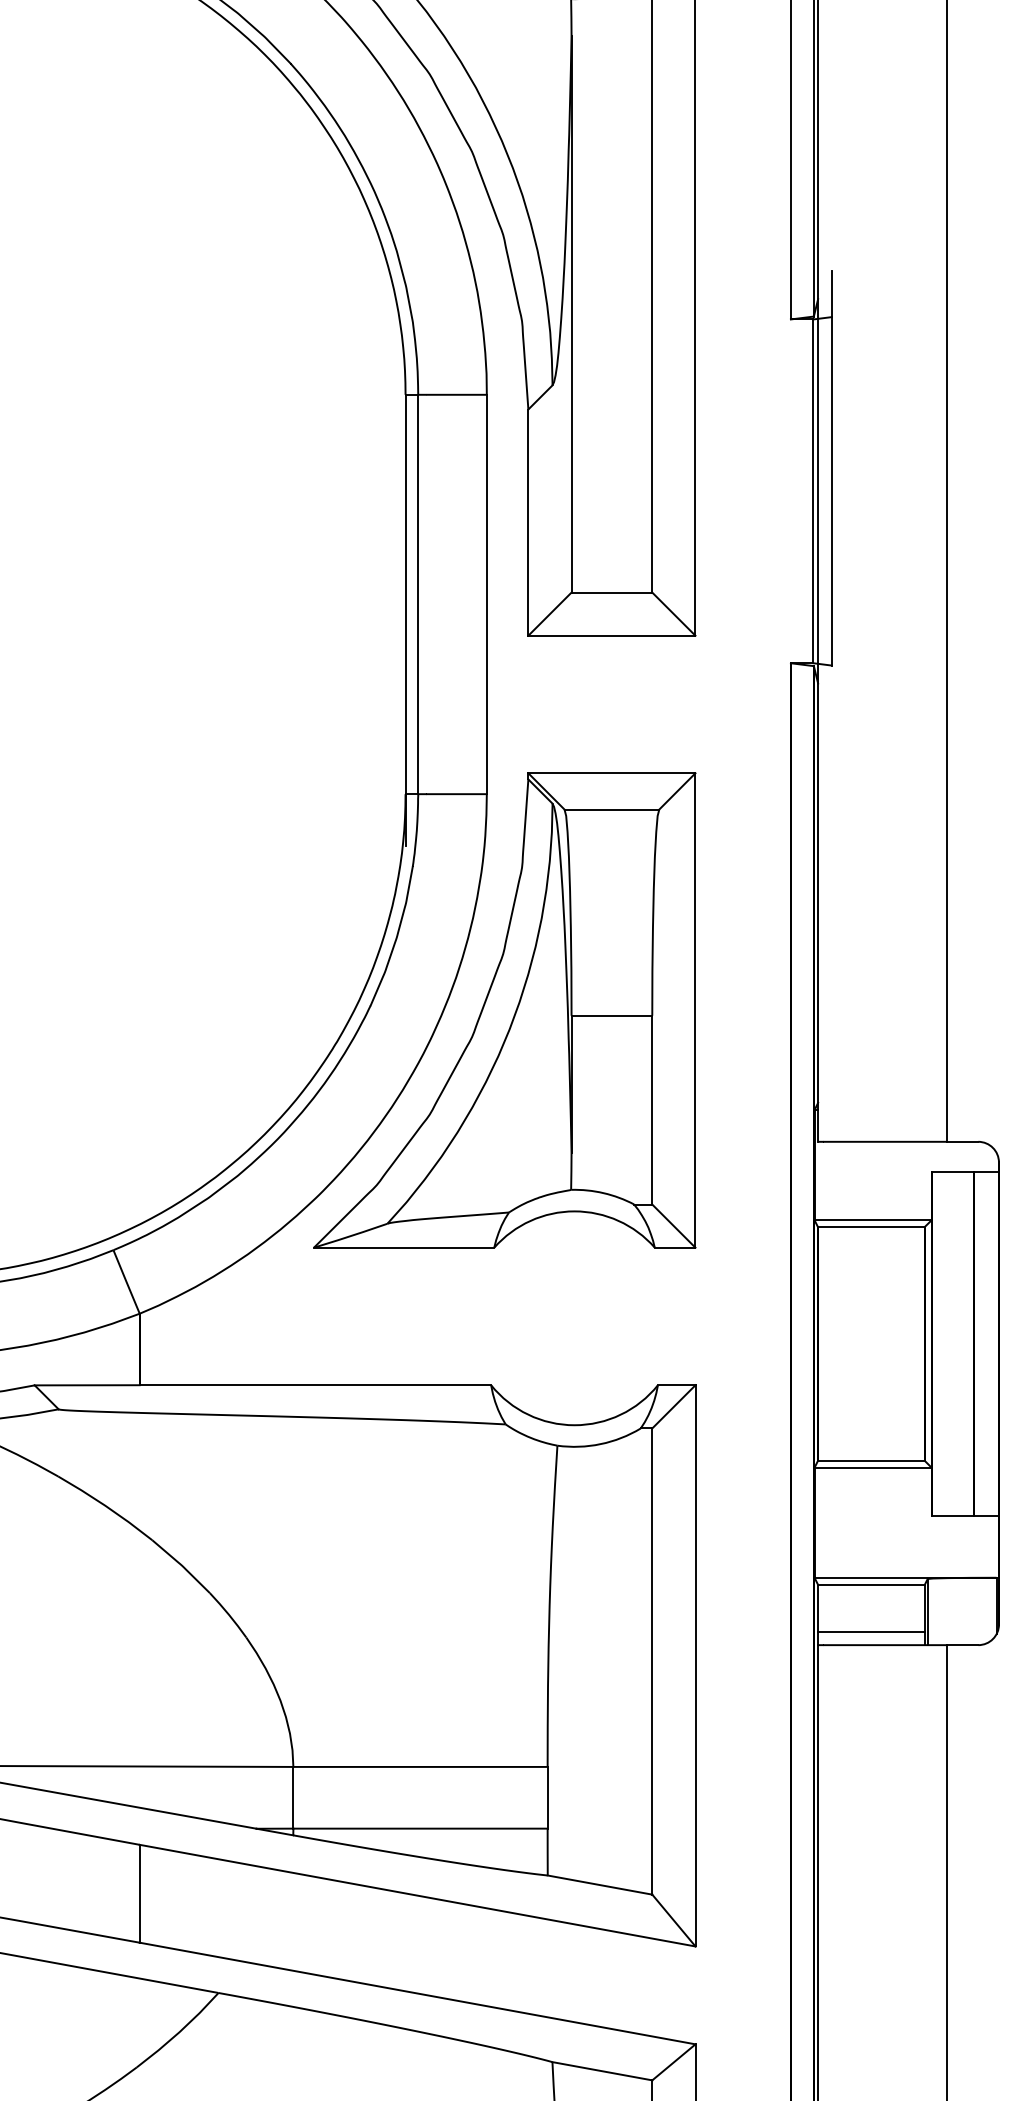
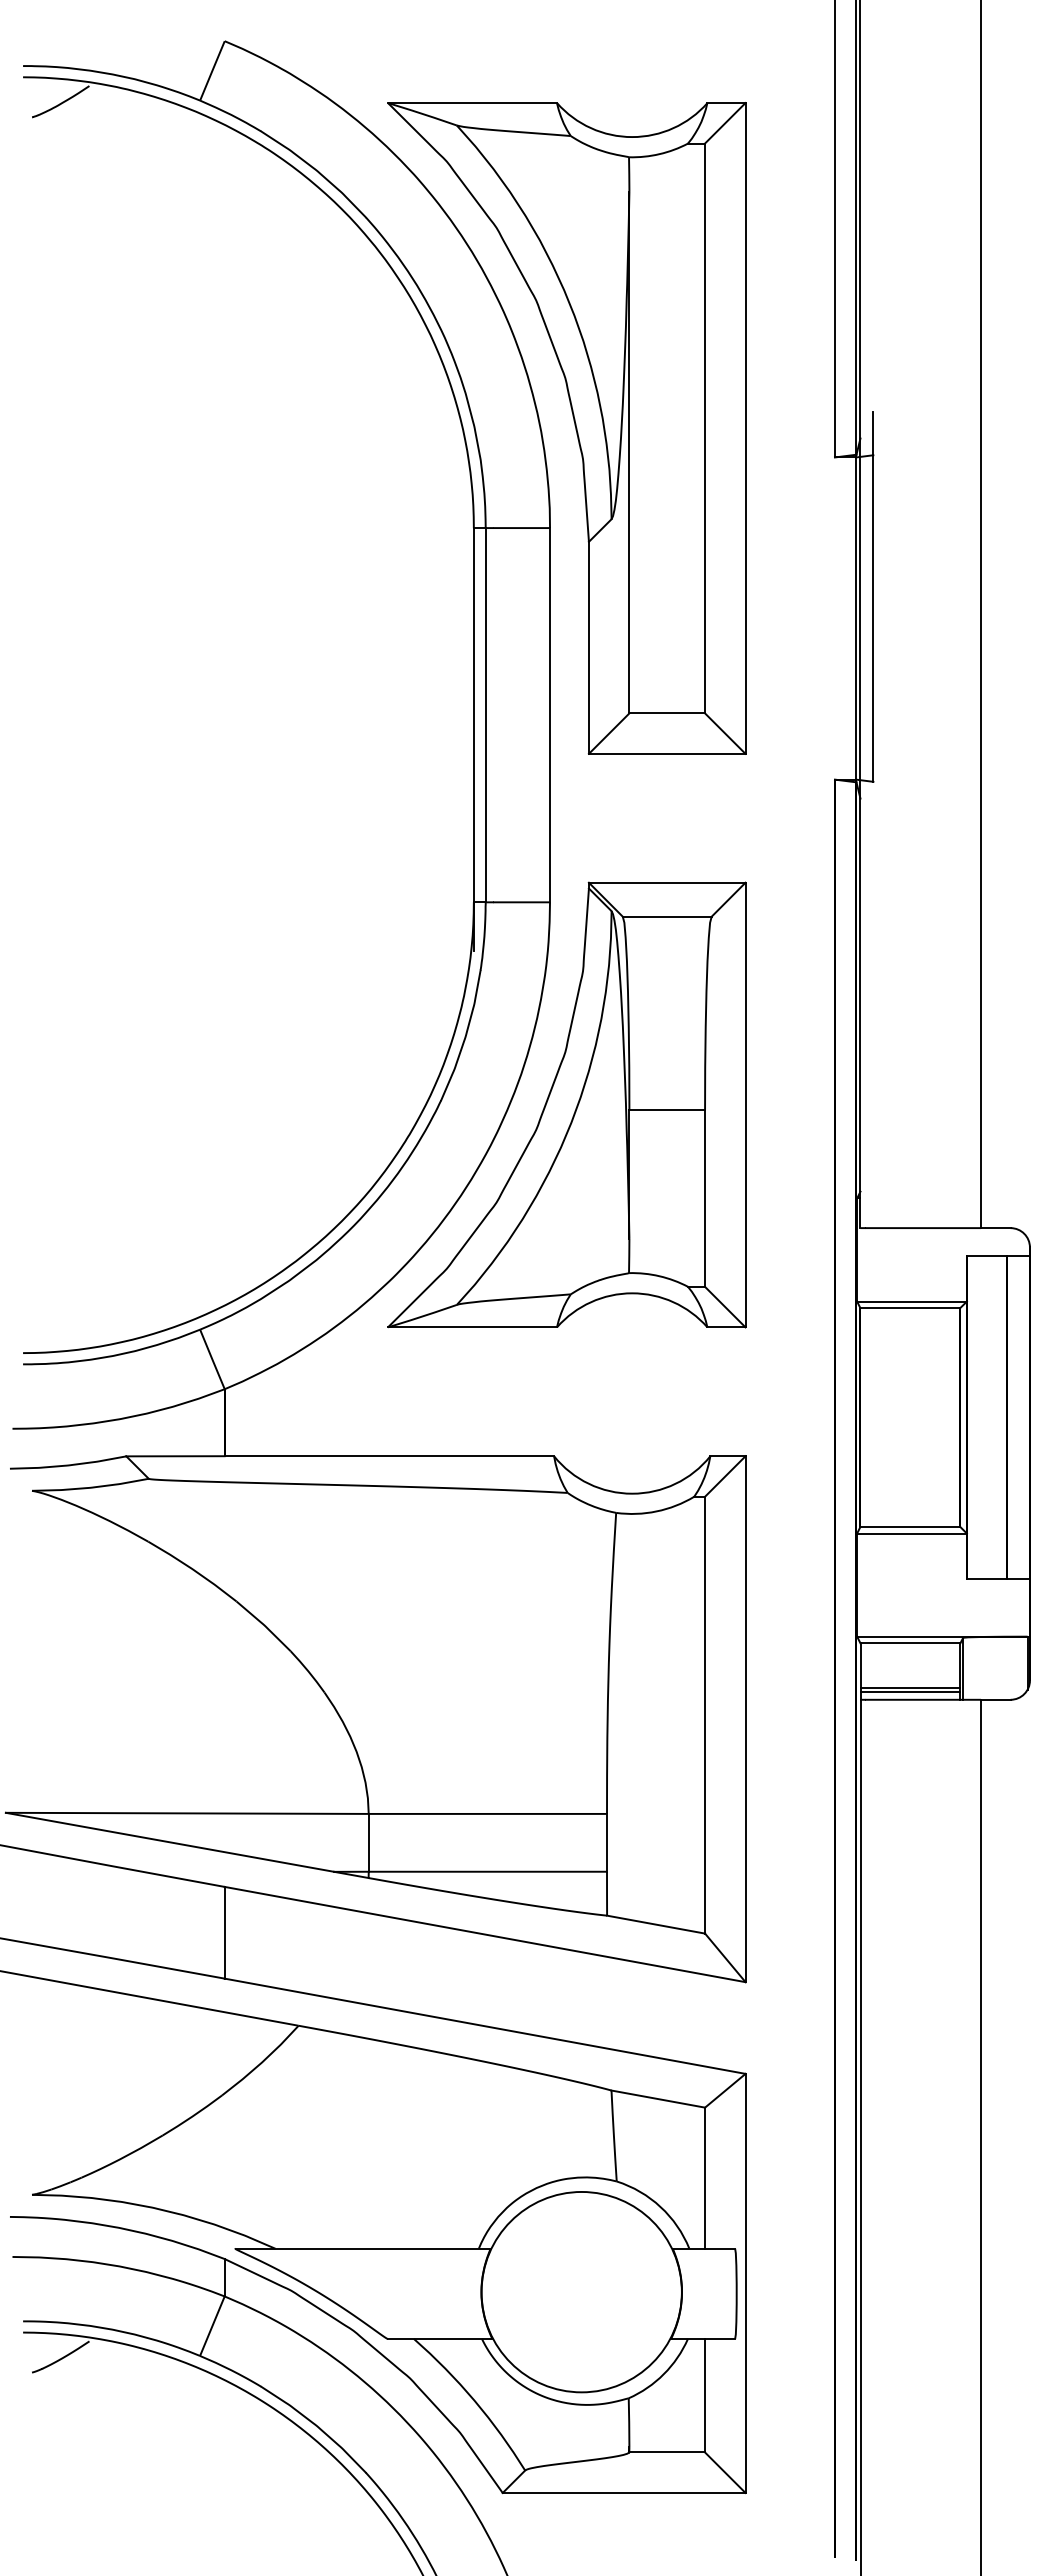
line: (871, 1637) -> (910, 1692), added

